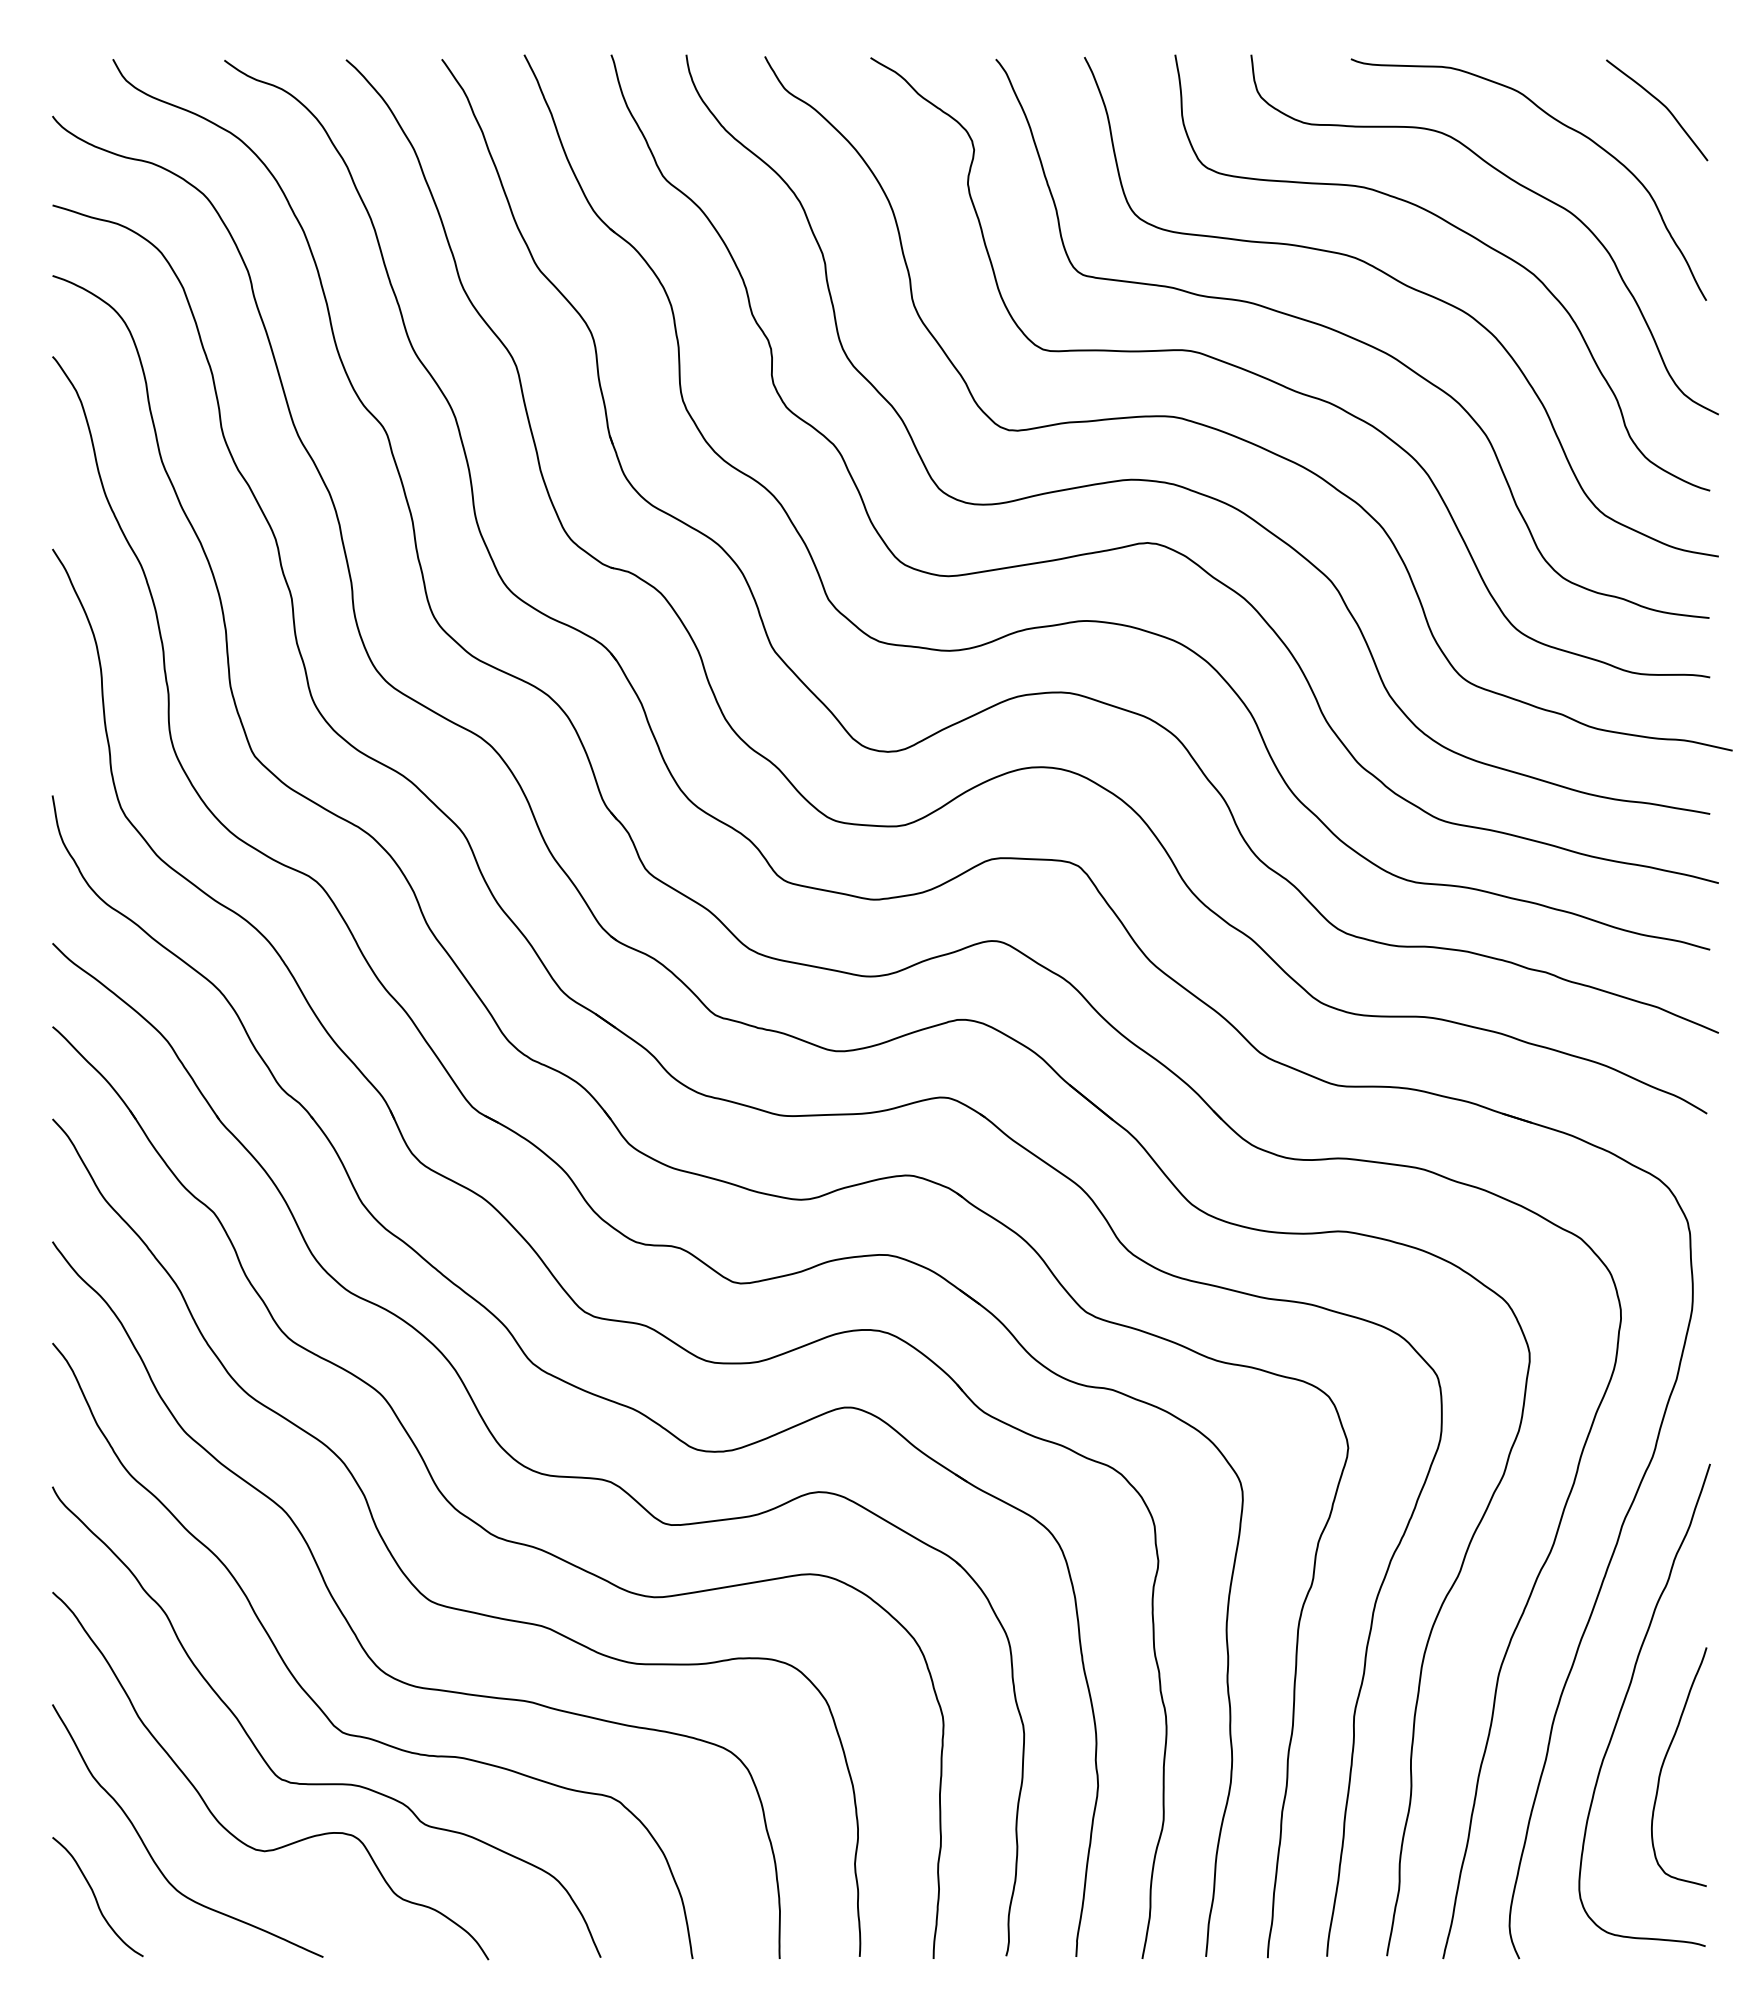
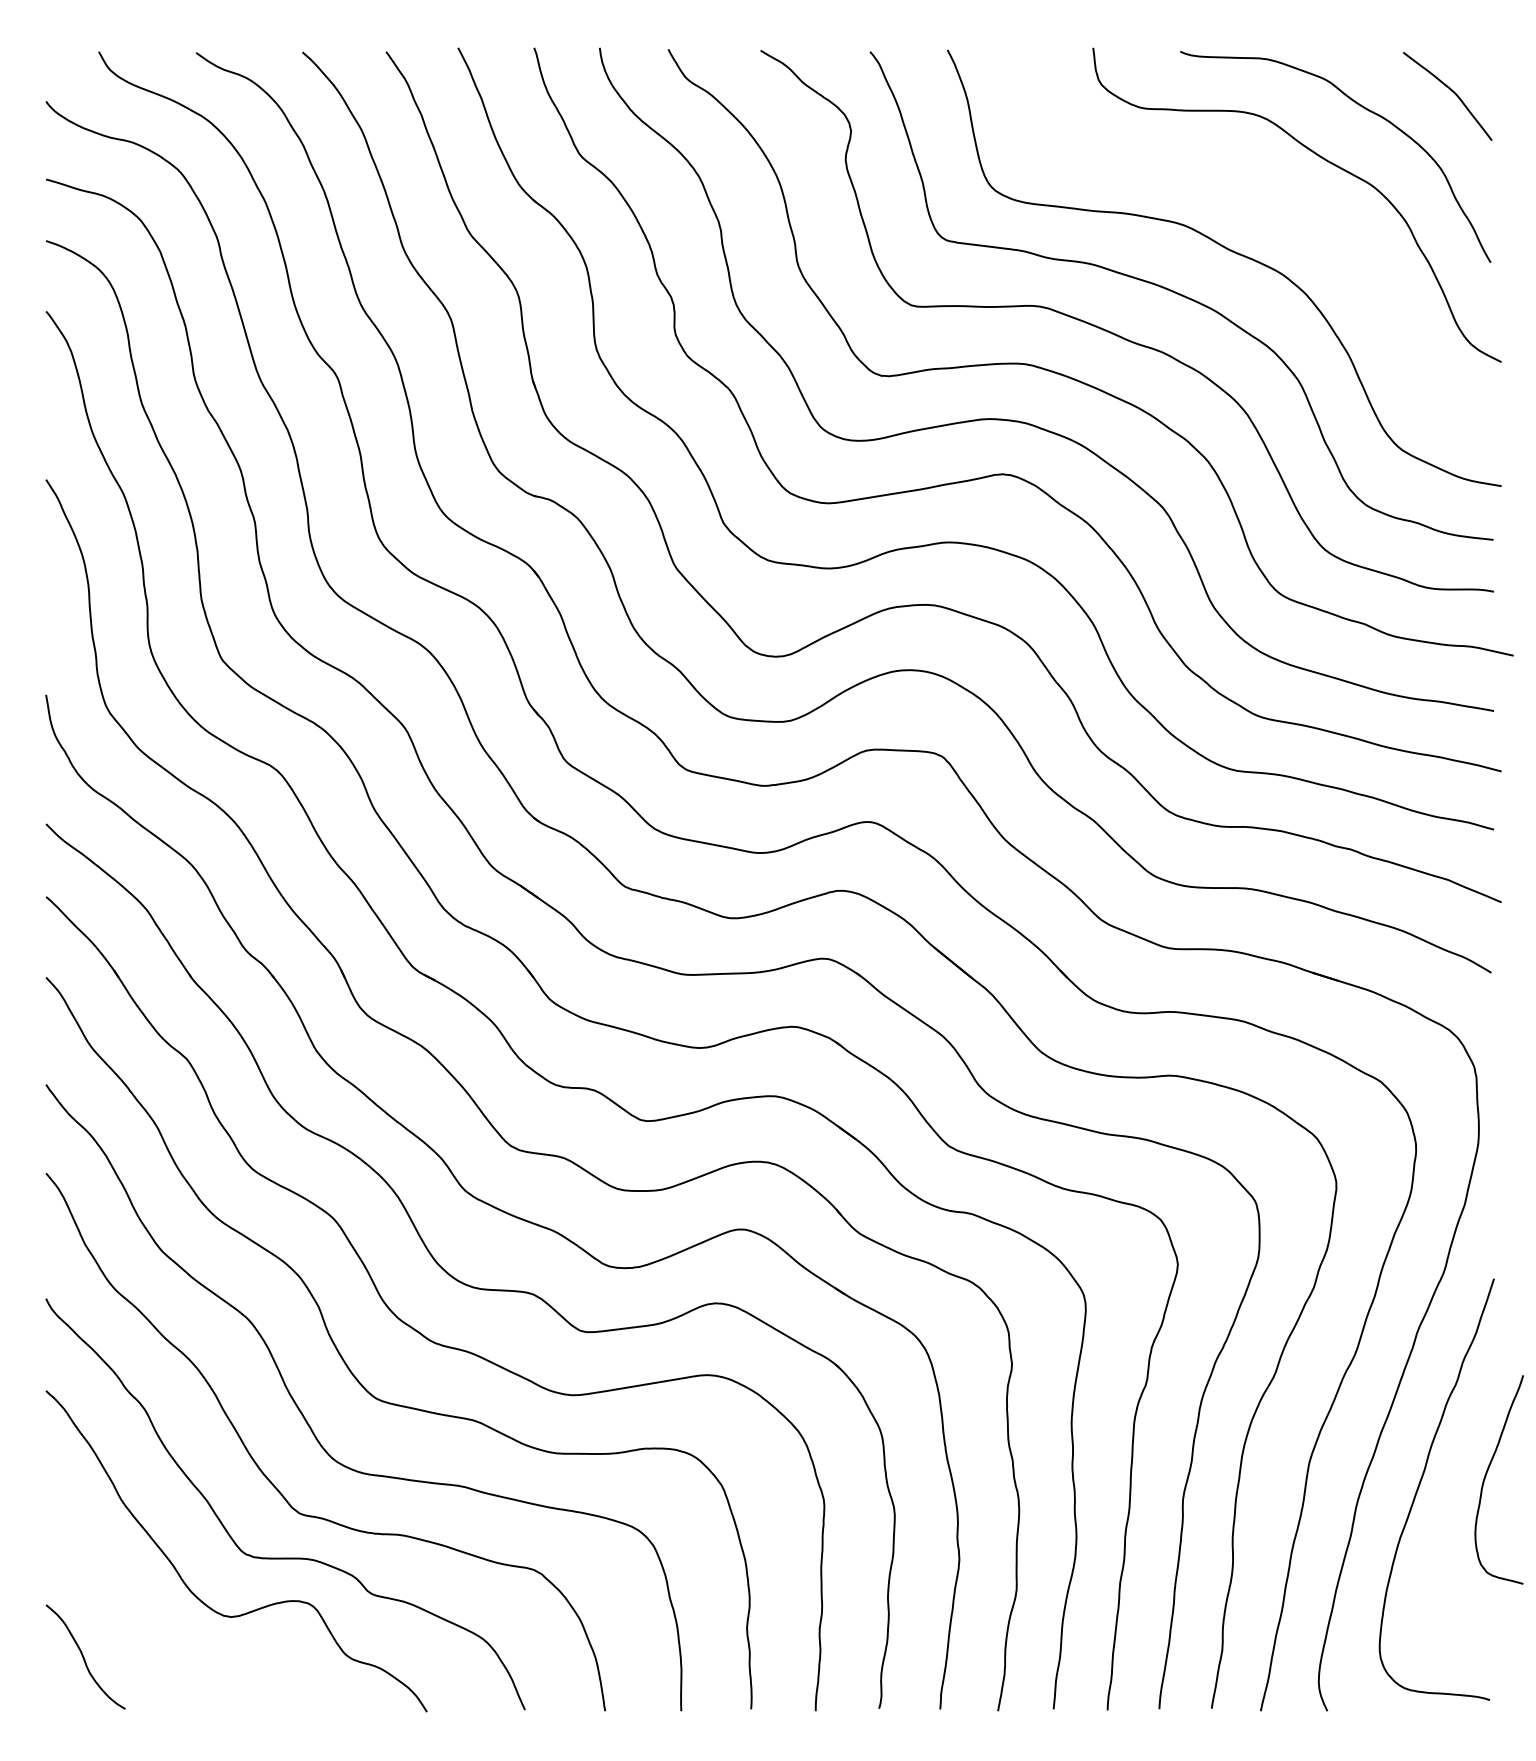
curve: (1463, 232) -> (1278, 203), removed
curve: (1664, 1762) -> (1486, 1475), moved
curve: (148, 1849) -> (129, 1615), removed

